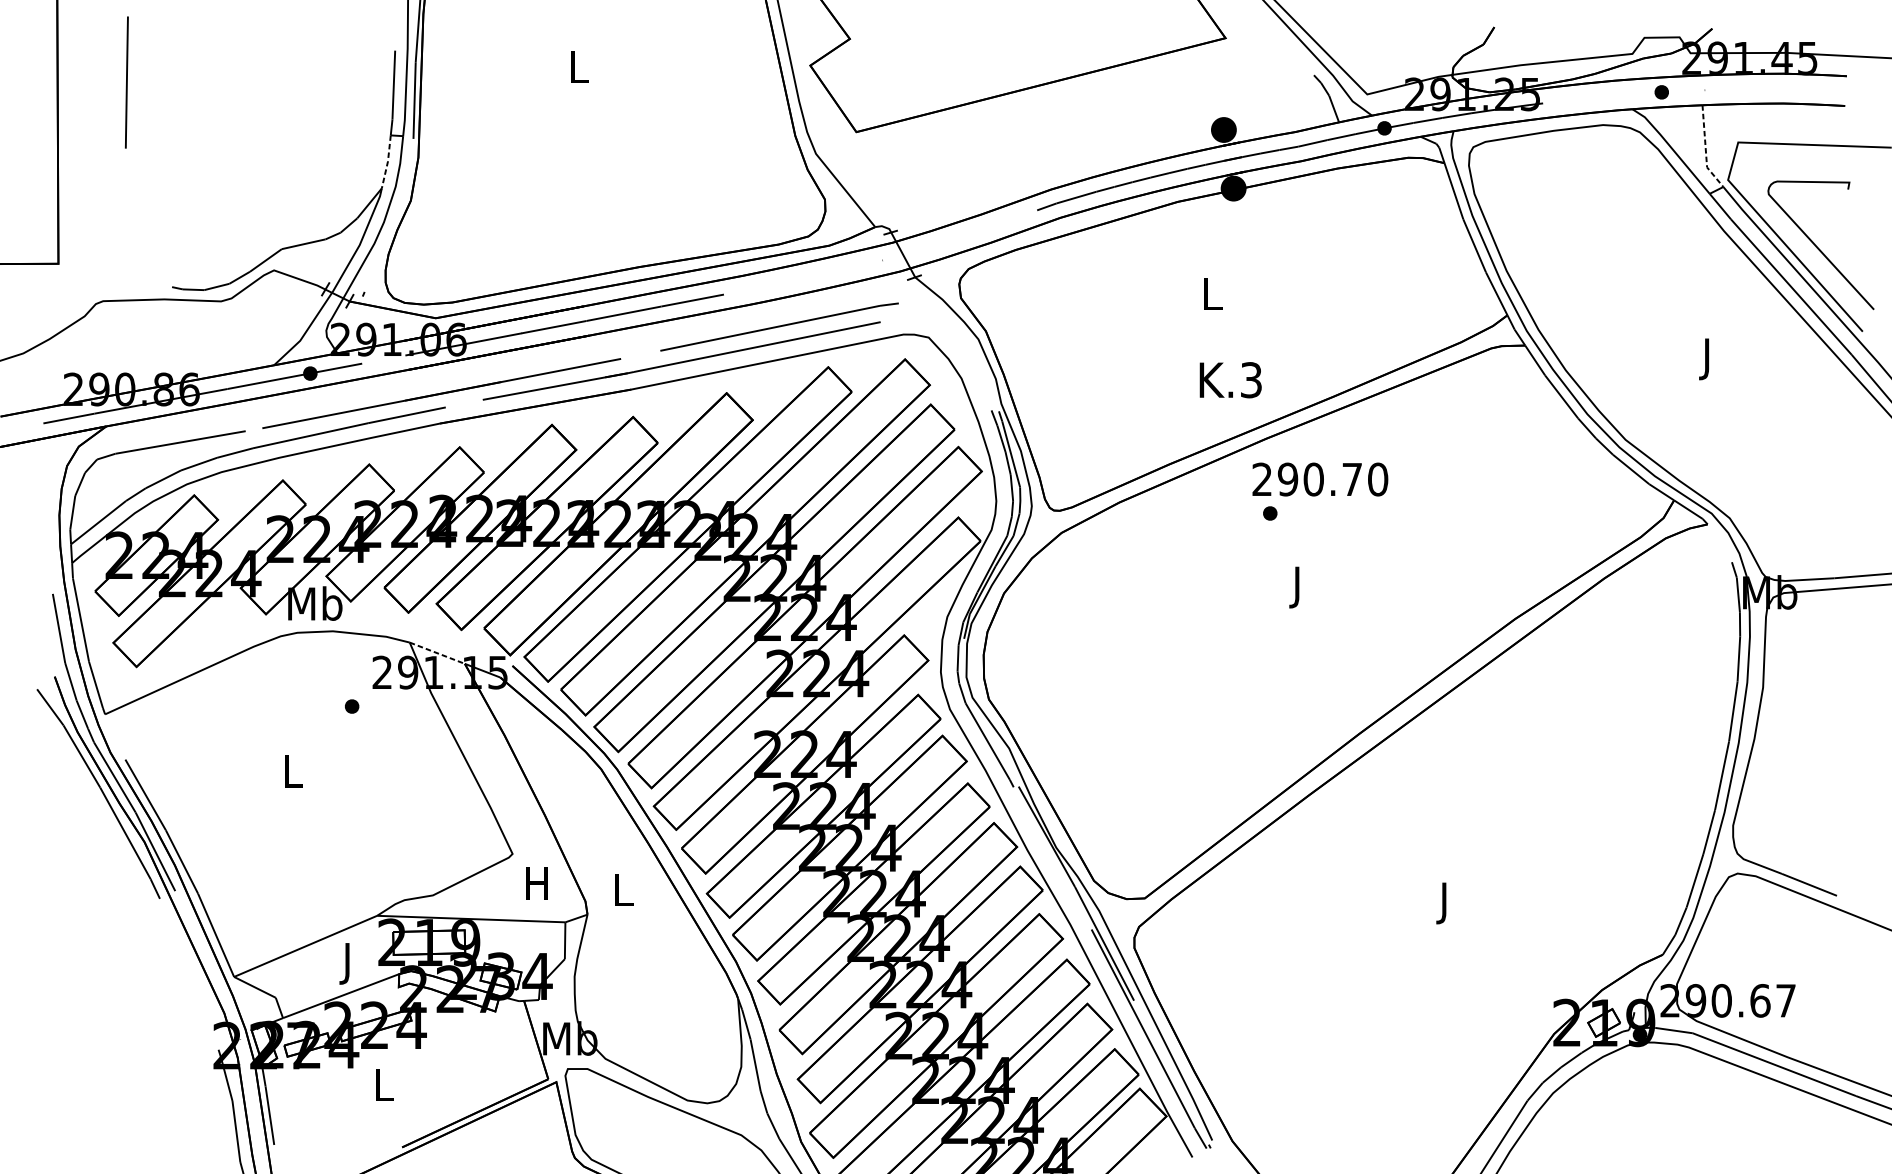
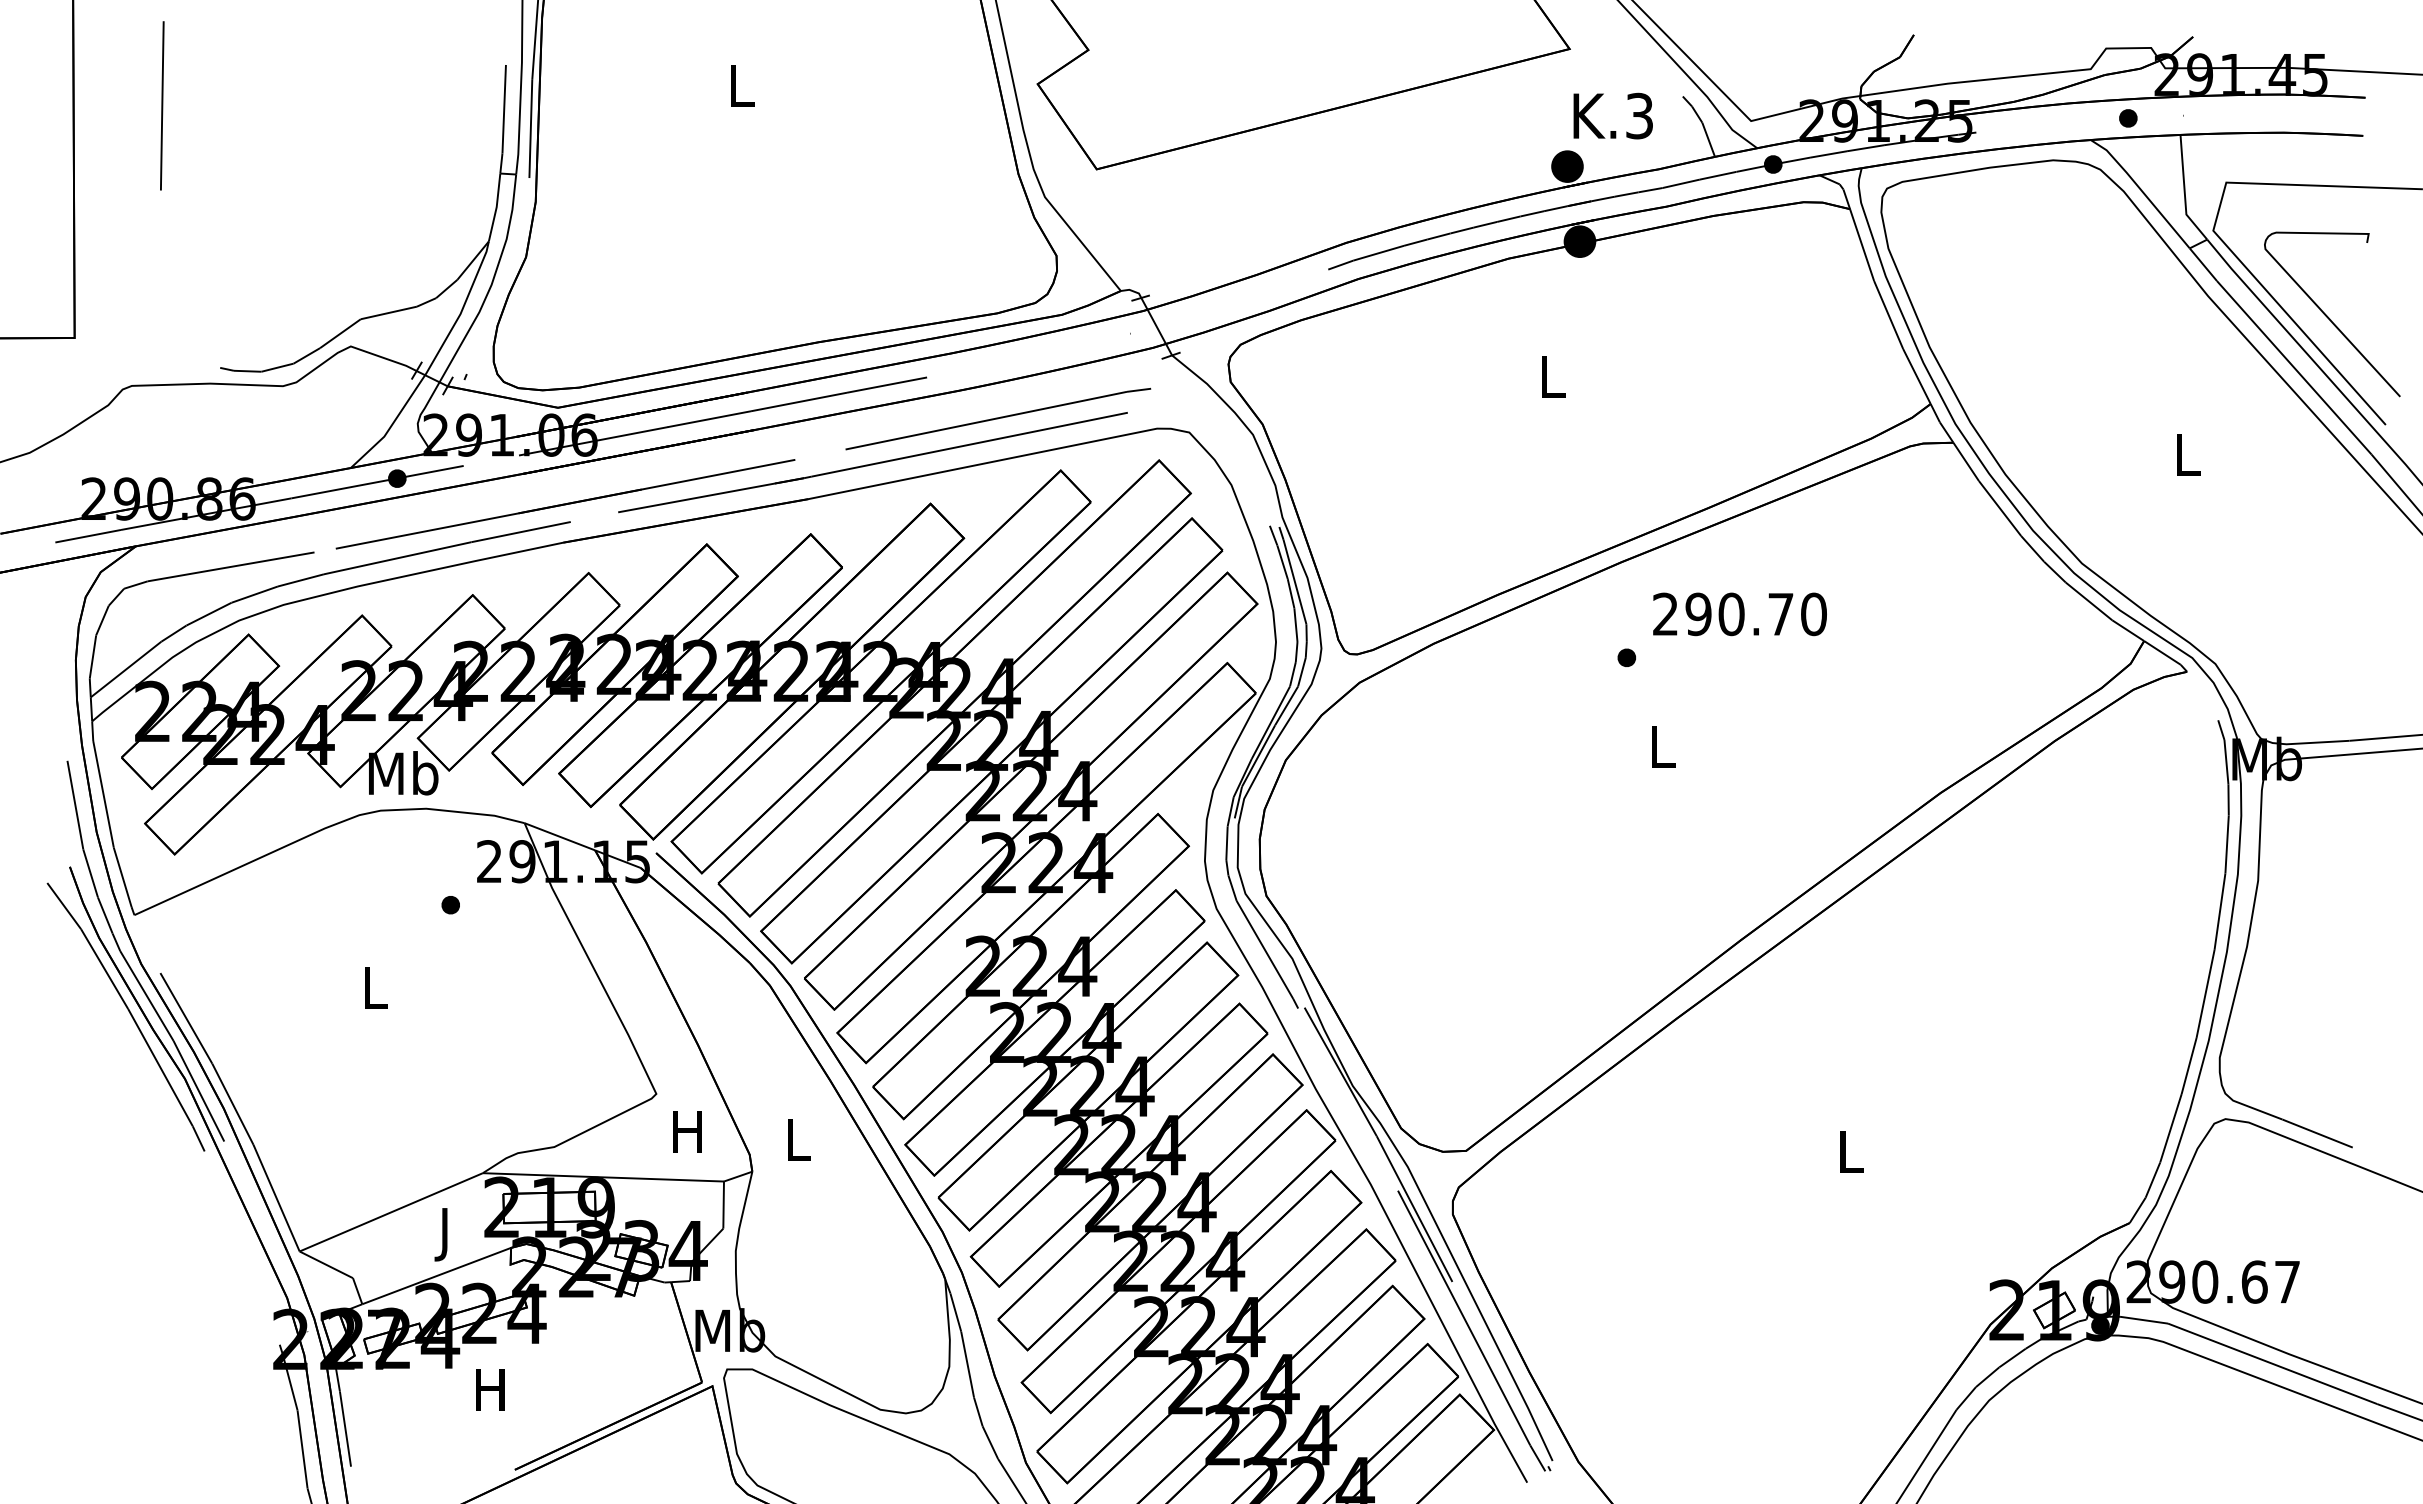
line: (1705, 149) -> (2184, 191), dashed -> solid
line: (387, 162) -> (496, 208), dashed -> solid
text: (1708, 359) -> (2188, 460), J -> L
text: (1230, 379) -> (1612, 115), moved
text: (1319, 479) -> (1739, 614), moved
text: (1298, 587) -> (1663, 752), J -> L
line: (436, 652) -> (559, 836), dashed -> solid
text: (1445, 903) -> (1851, 1157), J -> L
text: (383, 1084) -> (490, 1389), L -> H

